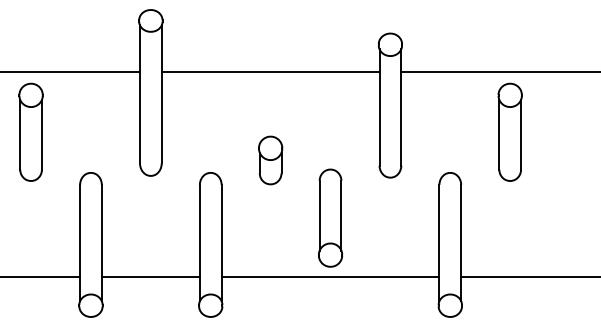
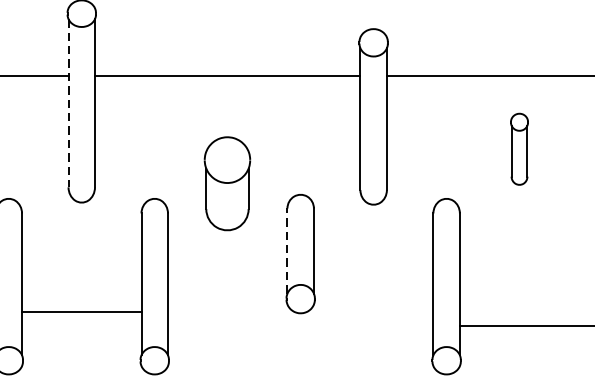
line: (140, 94) -> (69, 103), solid -> dashed
part: (509, 131) -> (518, 148), size x0.6
part: (270, 160) -> (227, 183), size x1.6
line: (319, 215) -> (287, 250), solid -> dashed
line: (150, 277) -> (81, 311), moved
line: (330, 277) -> (300, 326), removed

